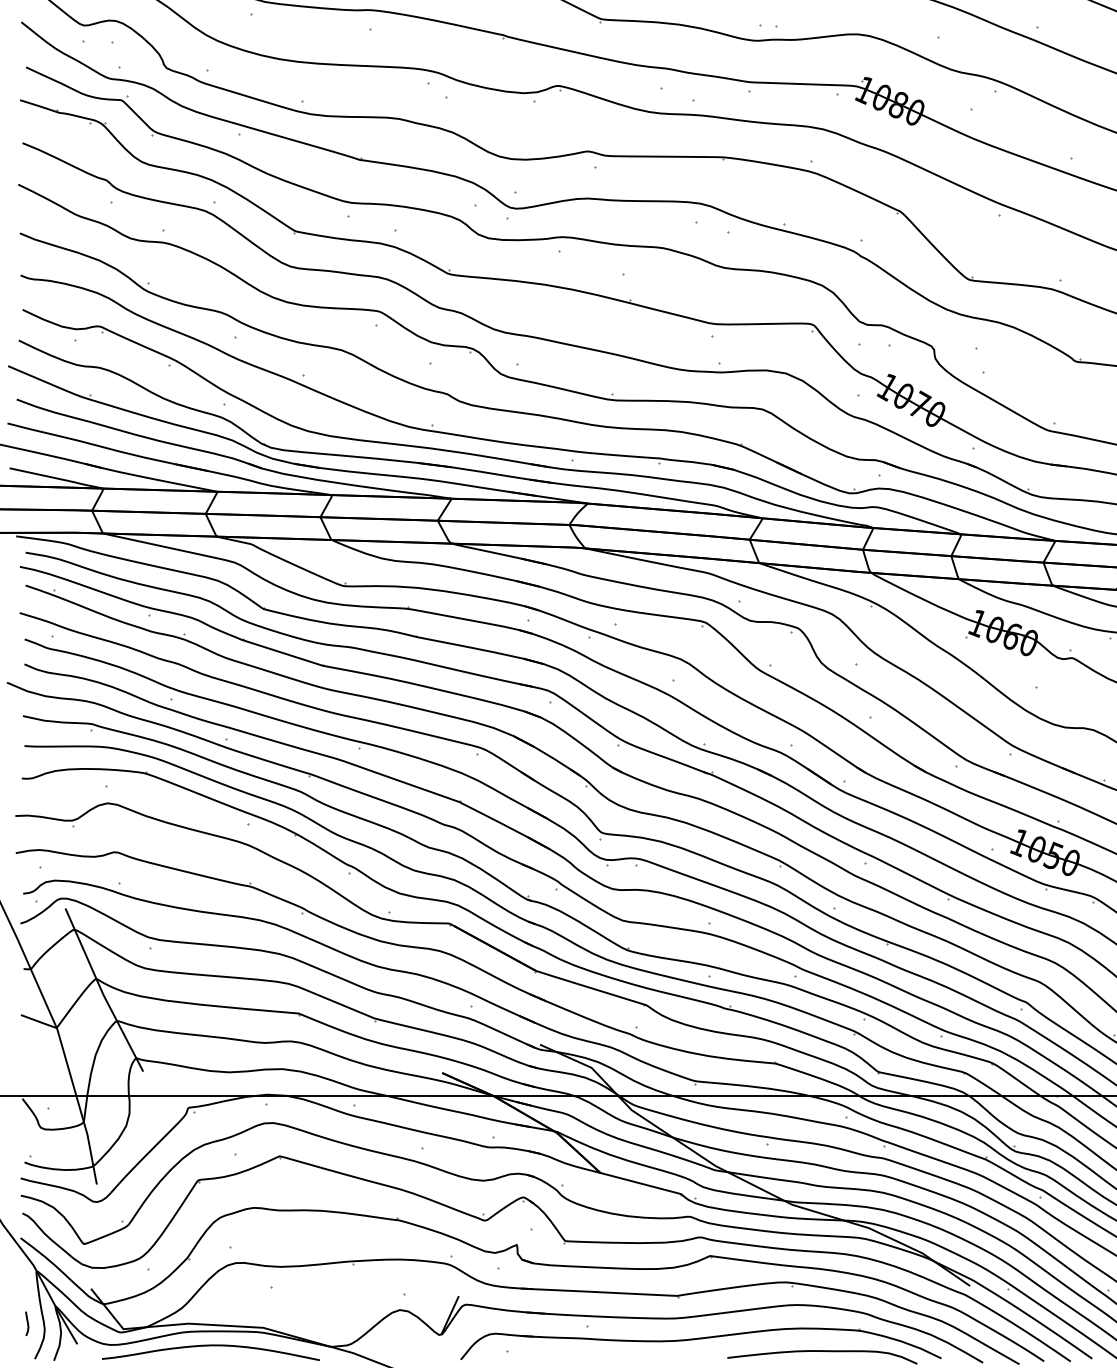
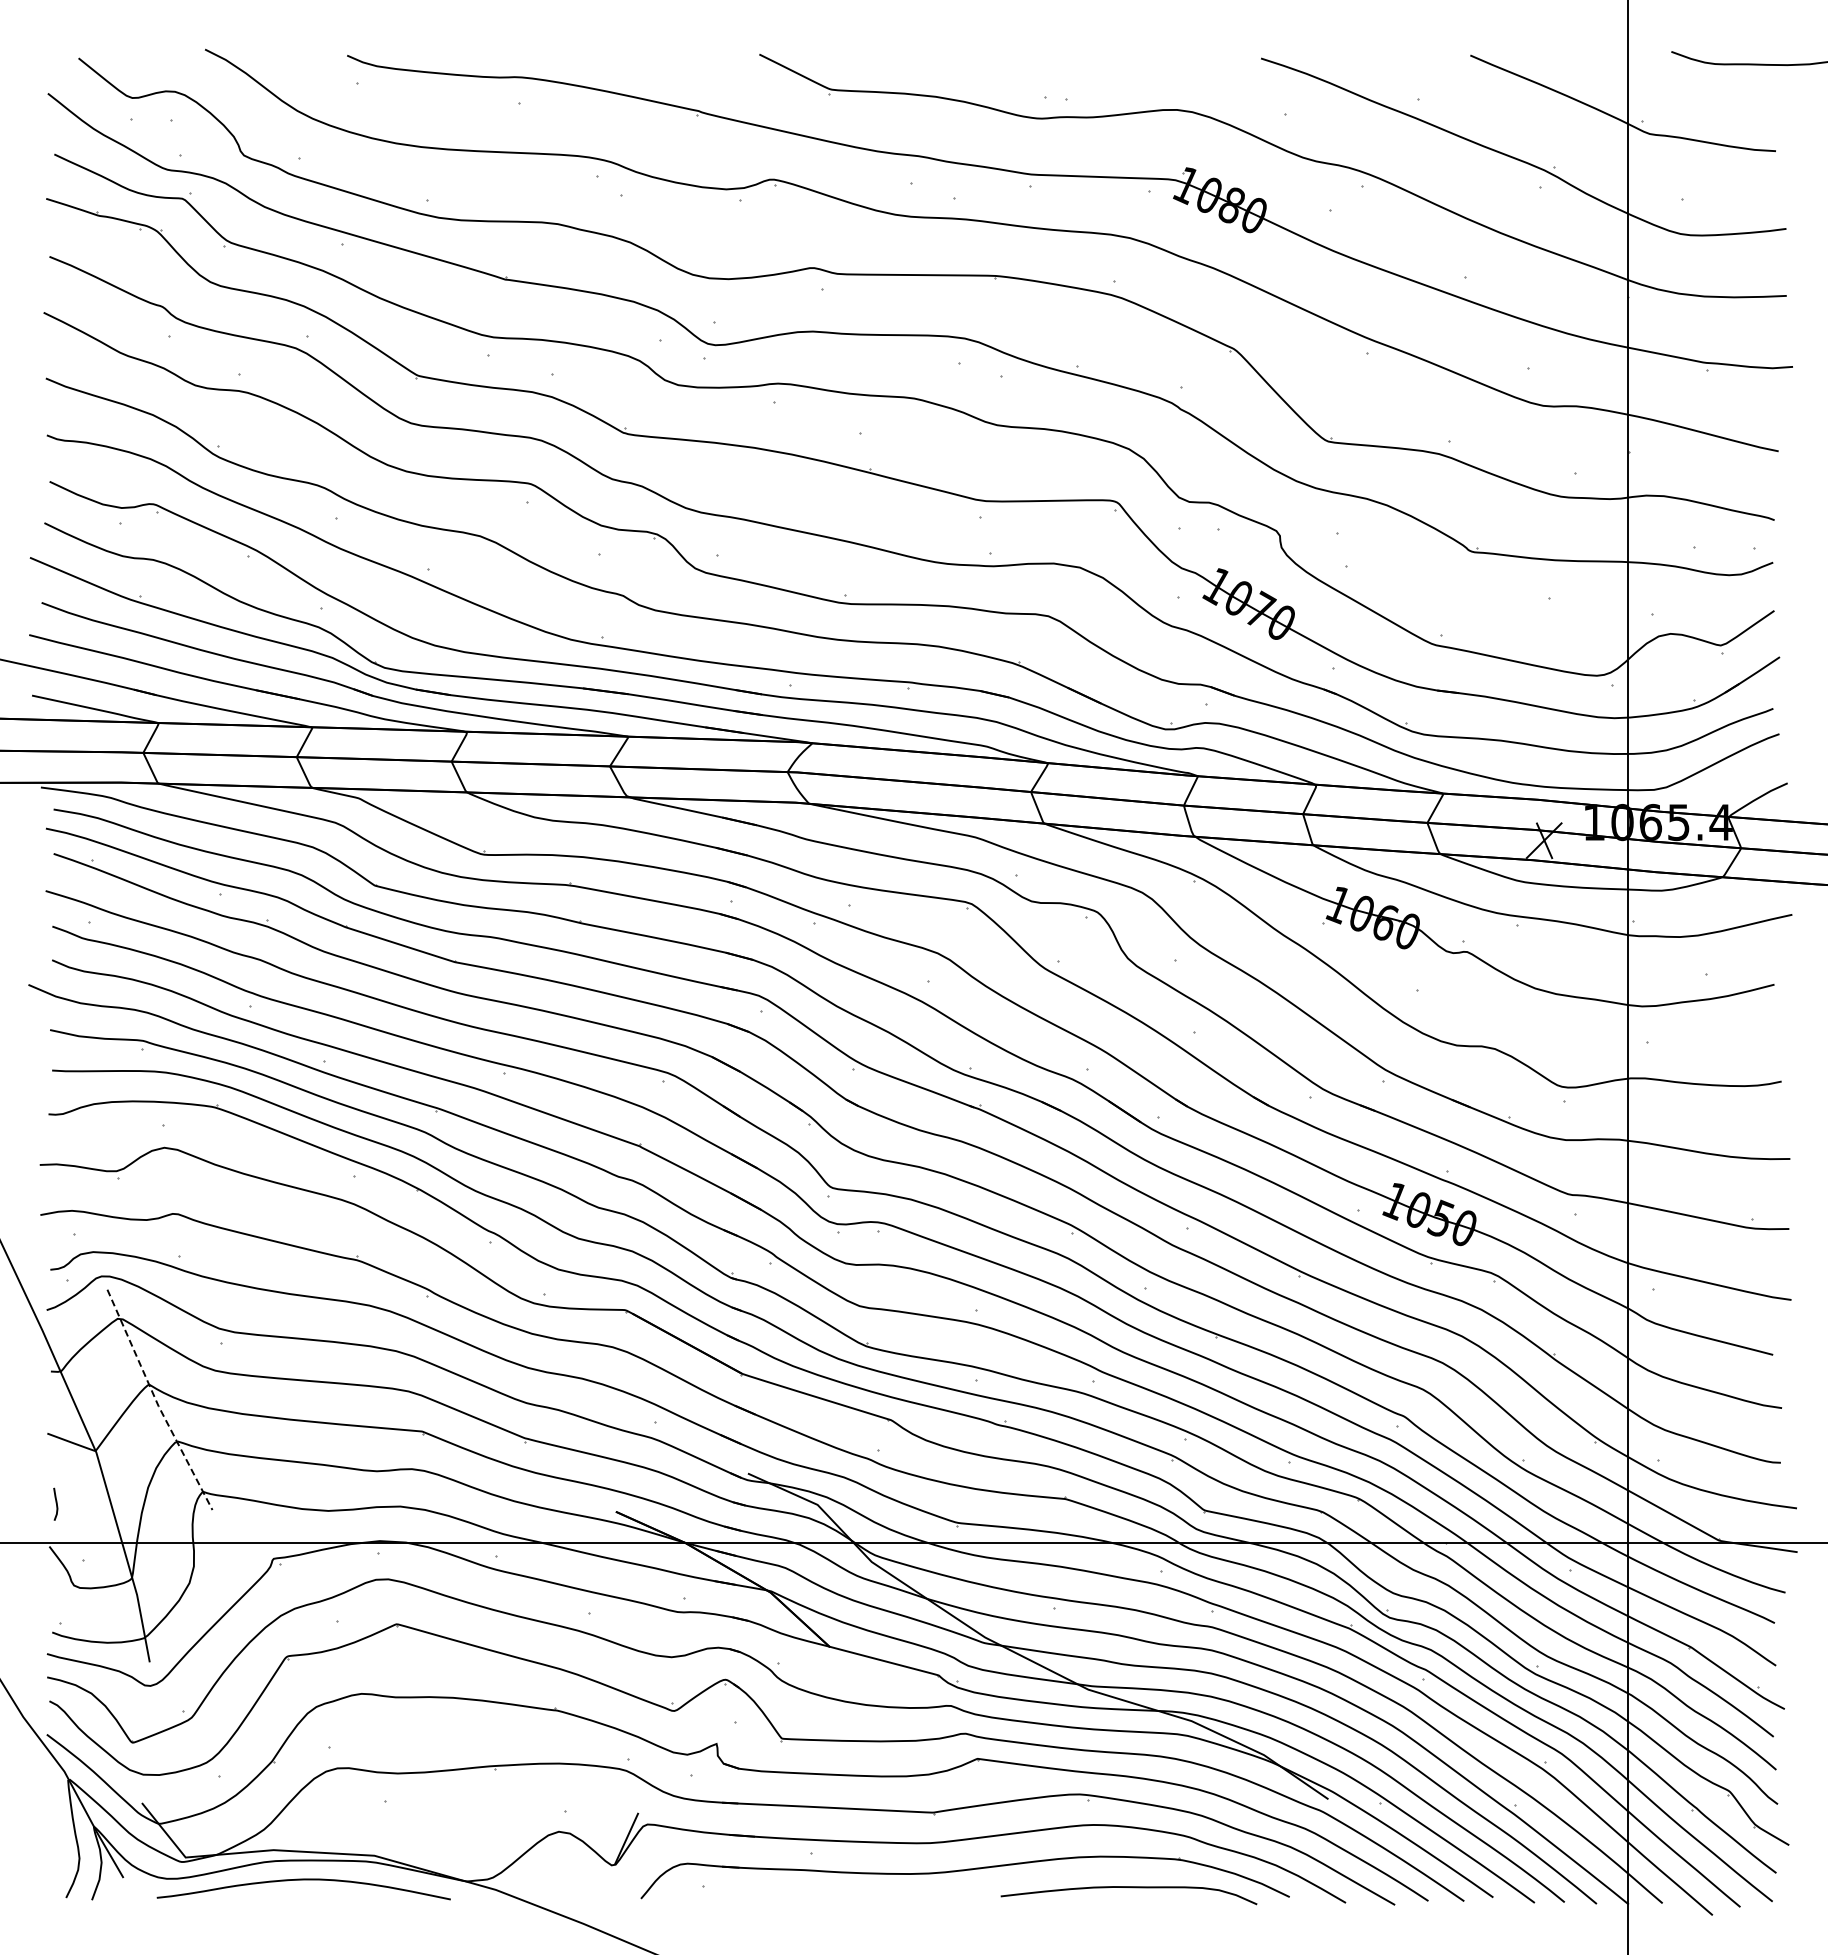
line: (101, 991) -> (156, 1401), solid -> dashed
curve: (27, 1323) -> (55, 1503), moved

